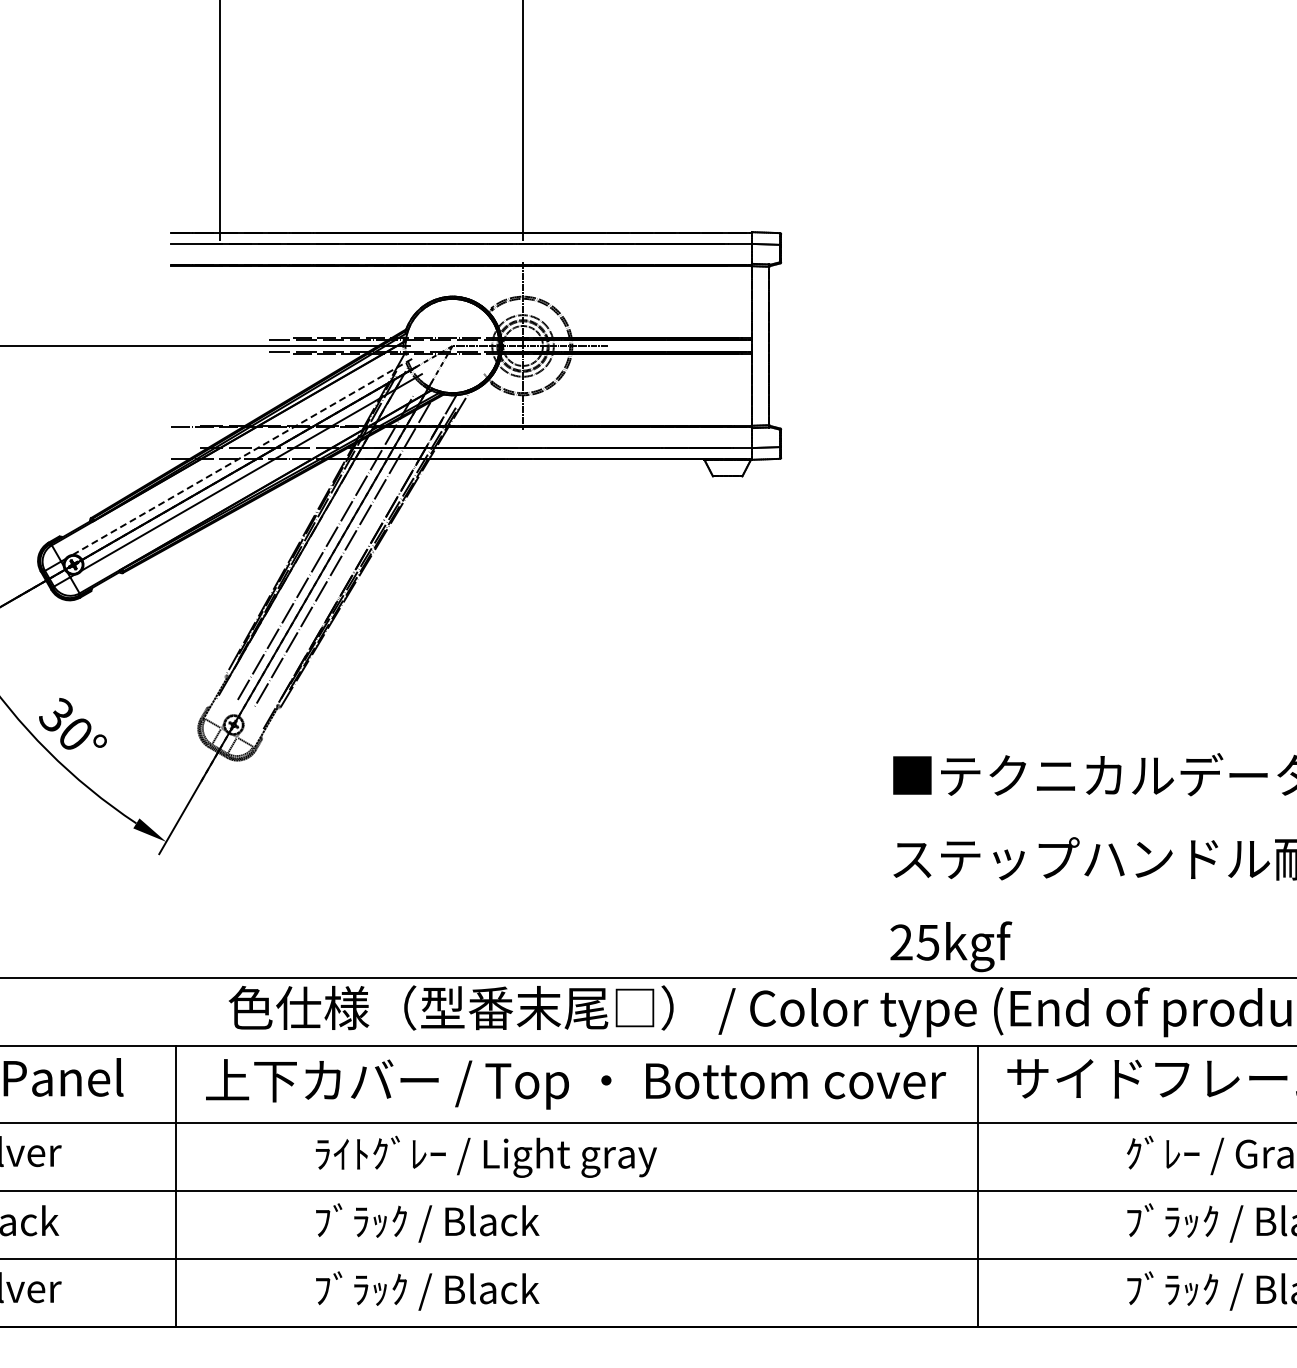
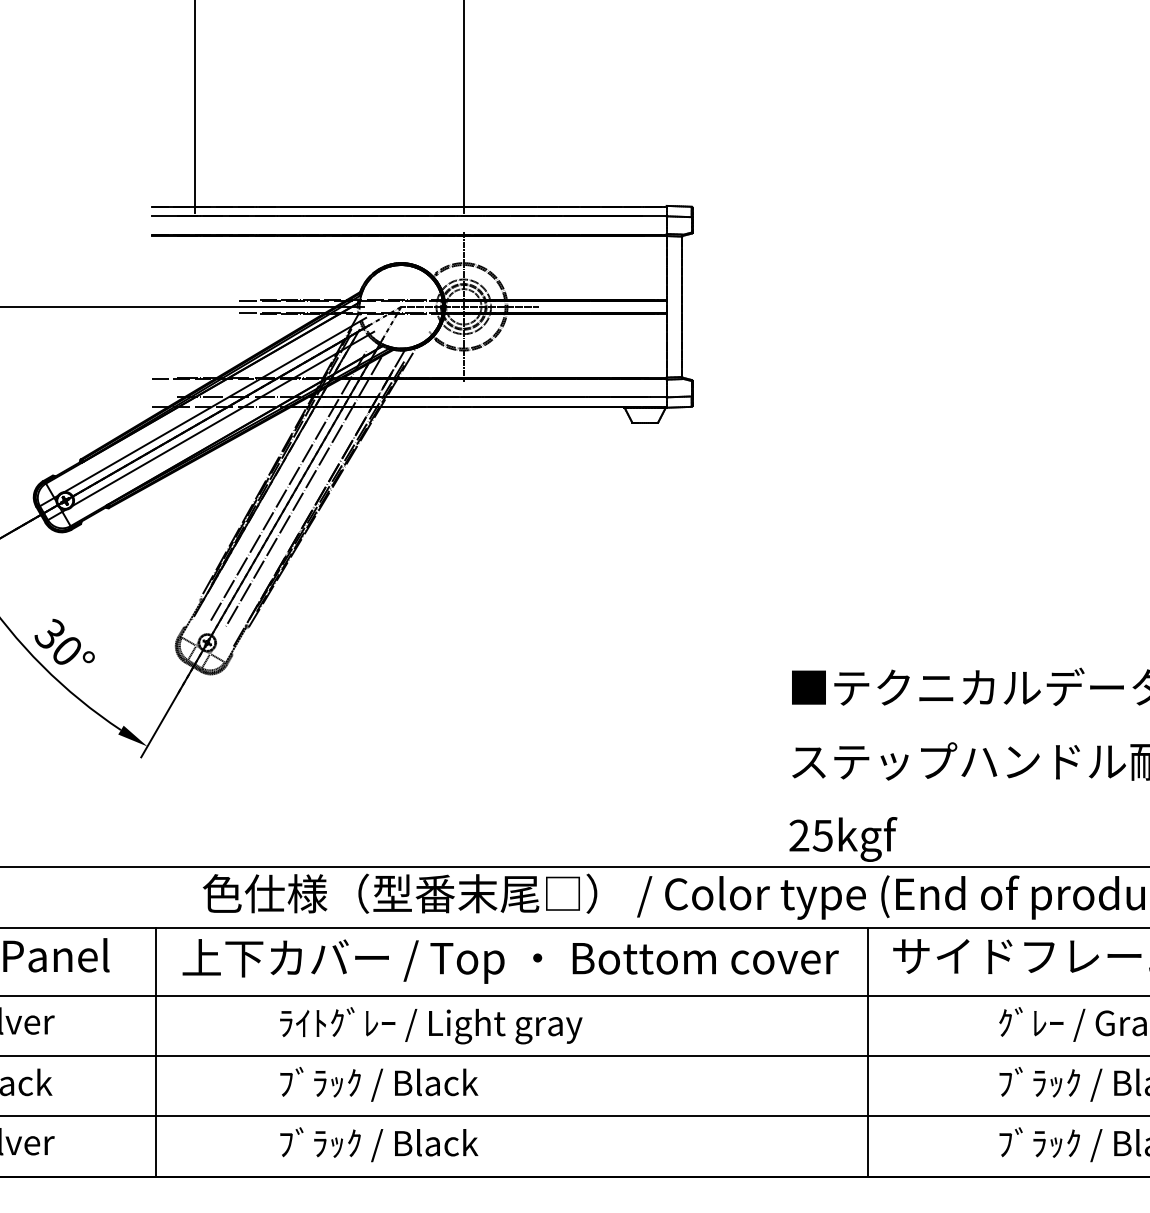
line: (243, 456) -> (215, 404), dashed -> solid

